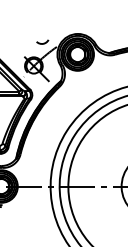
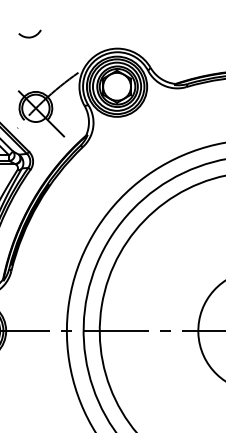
curve: (43, 42) -> (31, 34), moved

